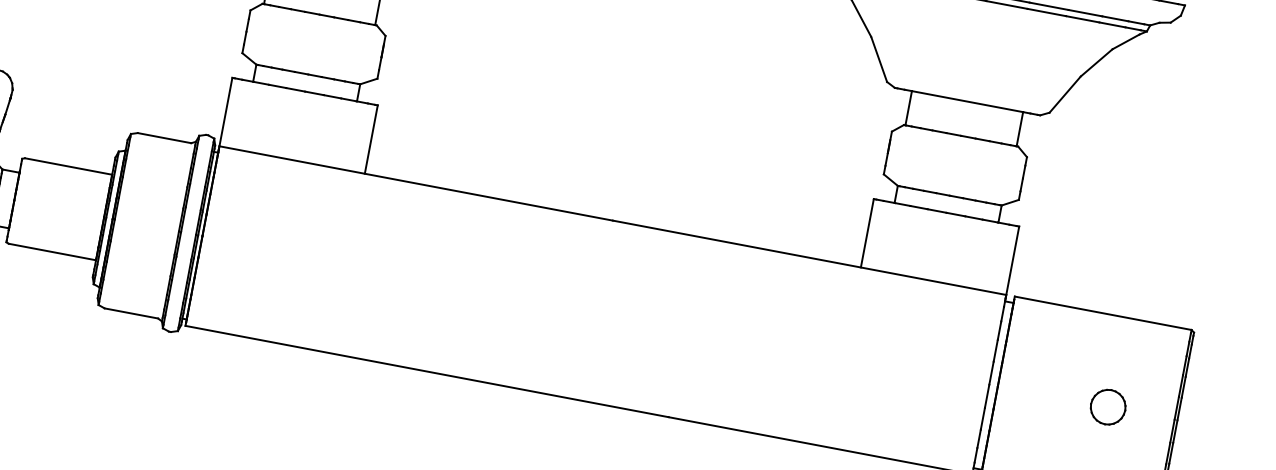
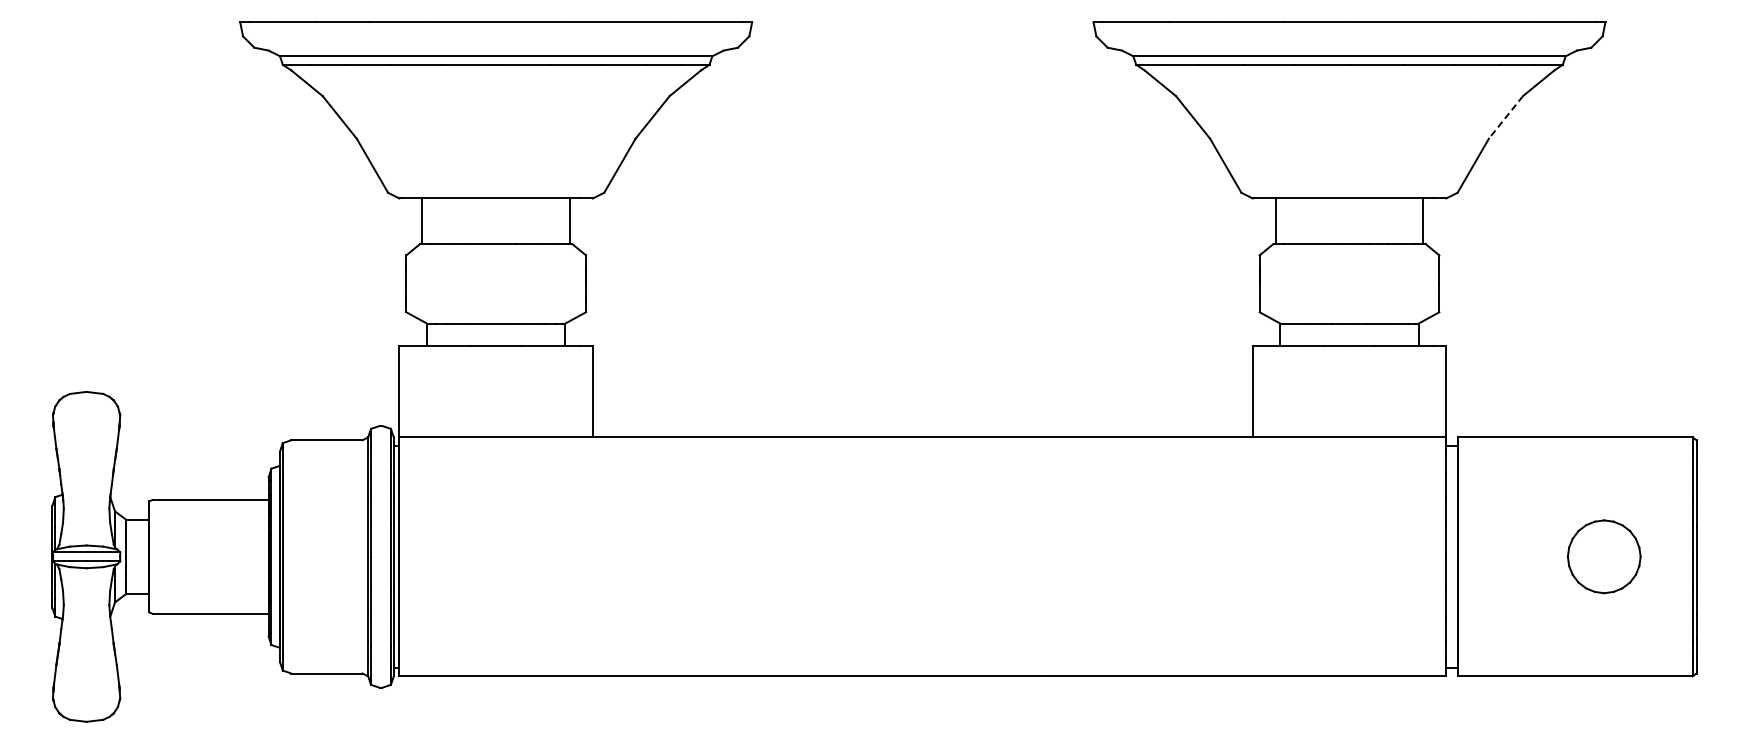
line: (1096, 62) -> (1505, 117), solid -> dashed
part: (1108, 406) -> (1604, 556), size x1.6

